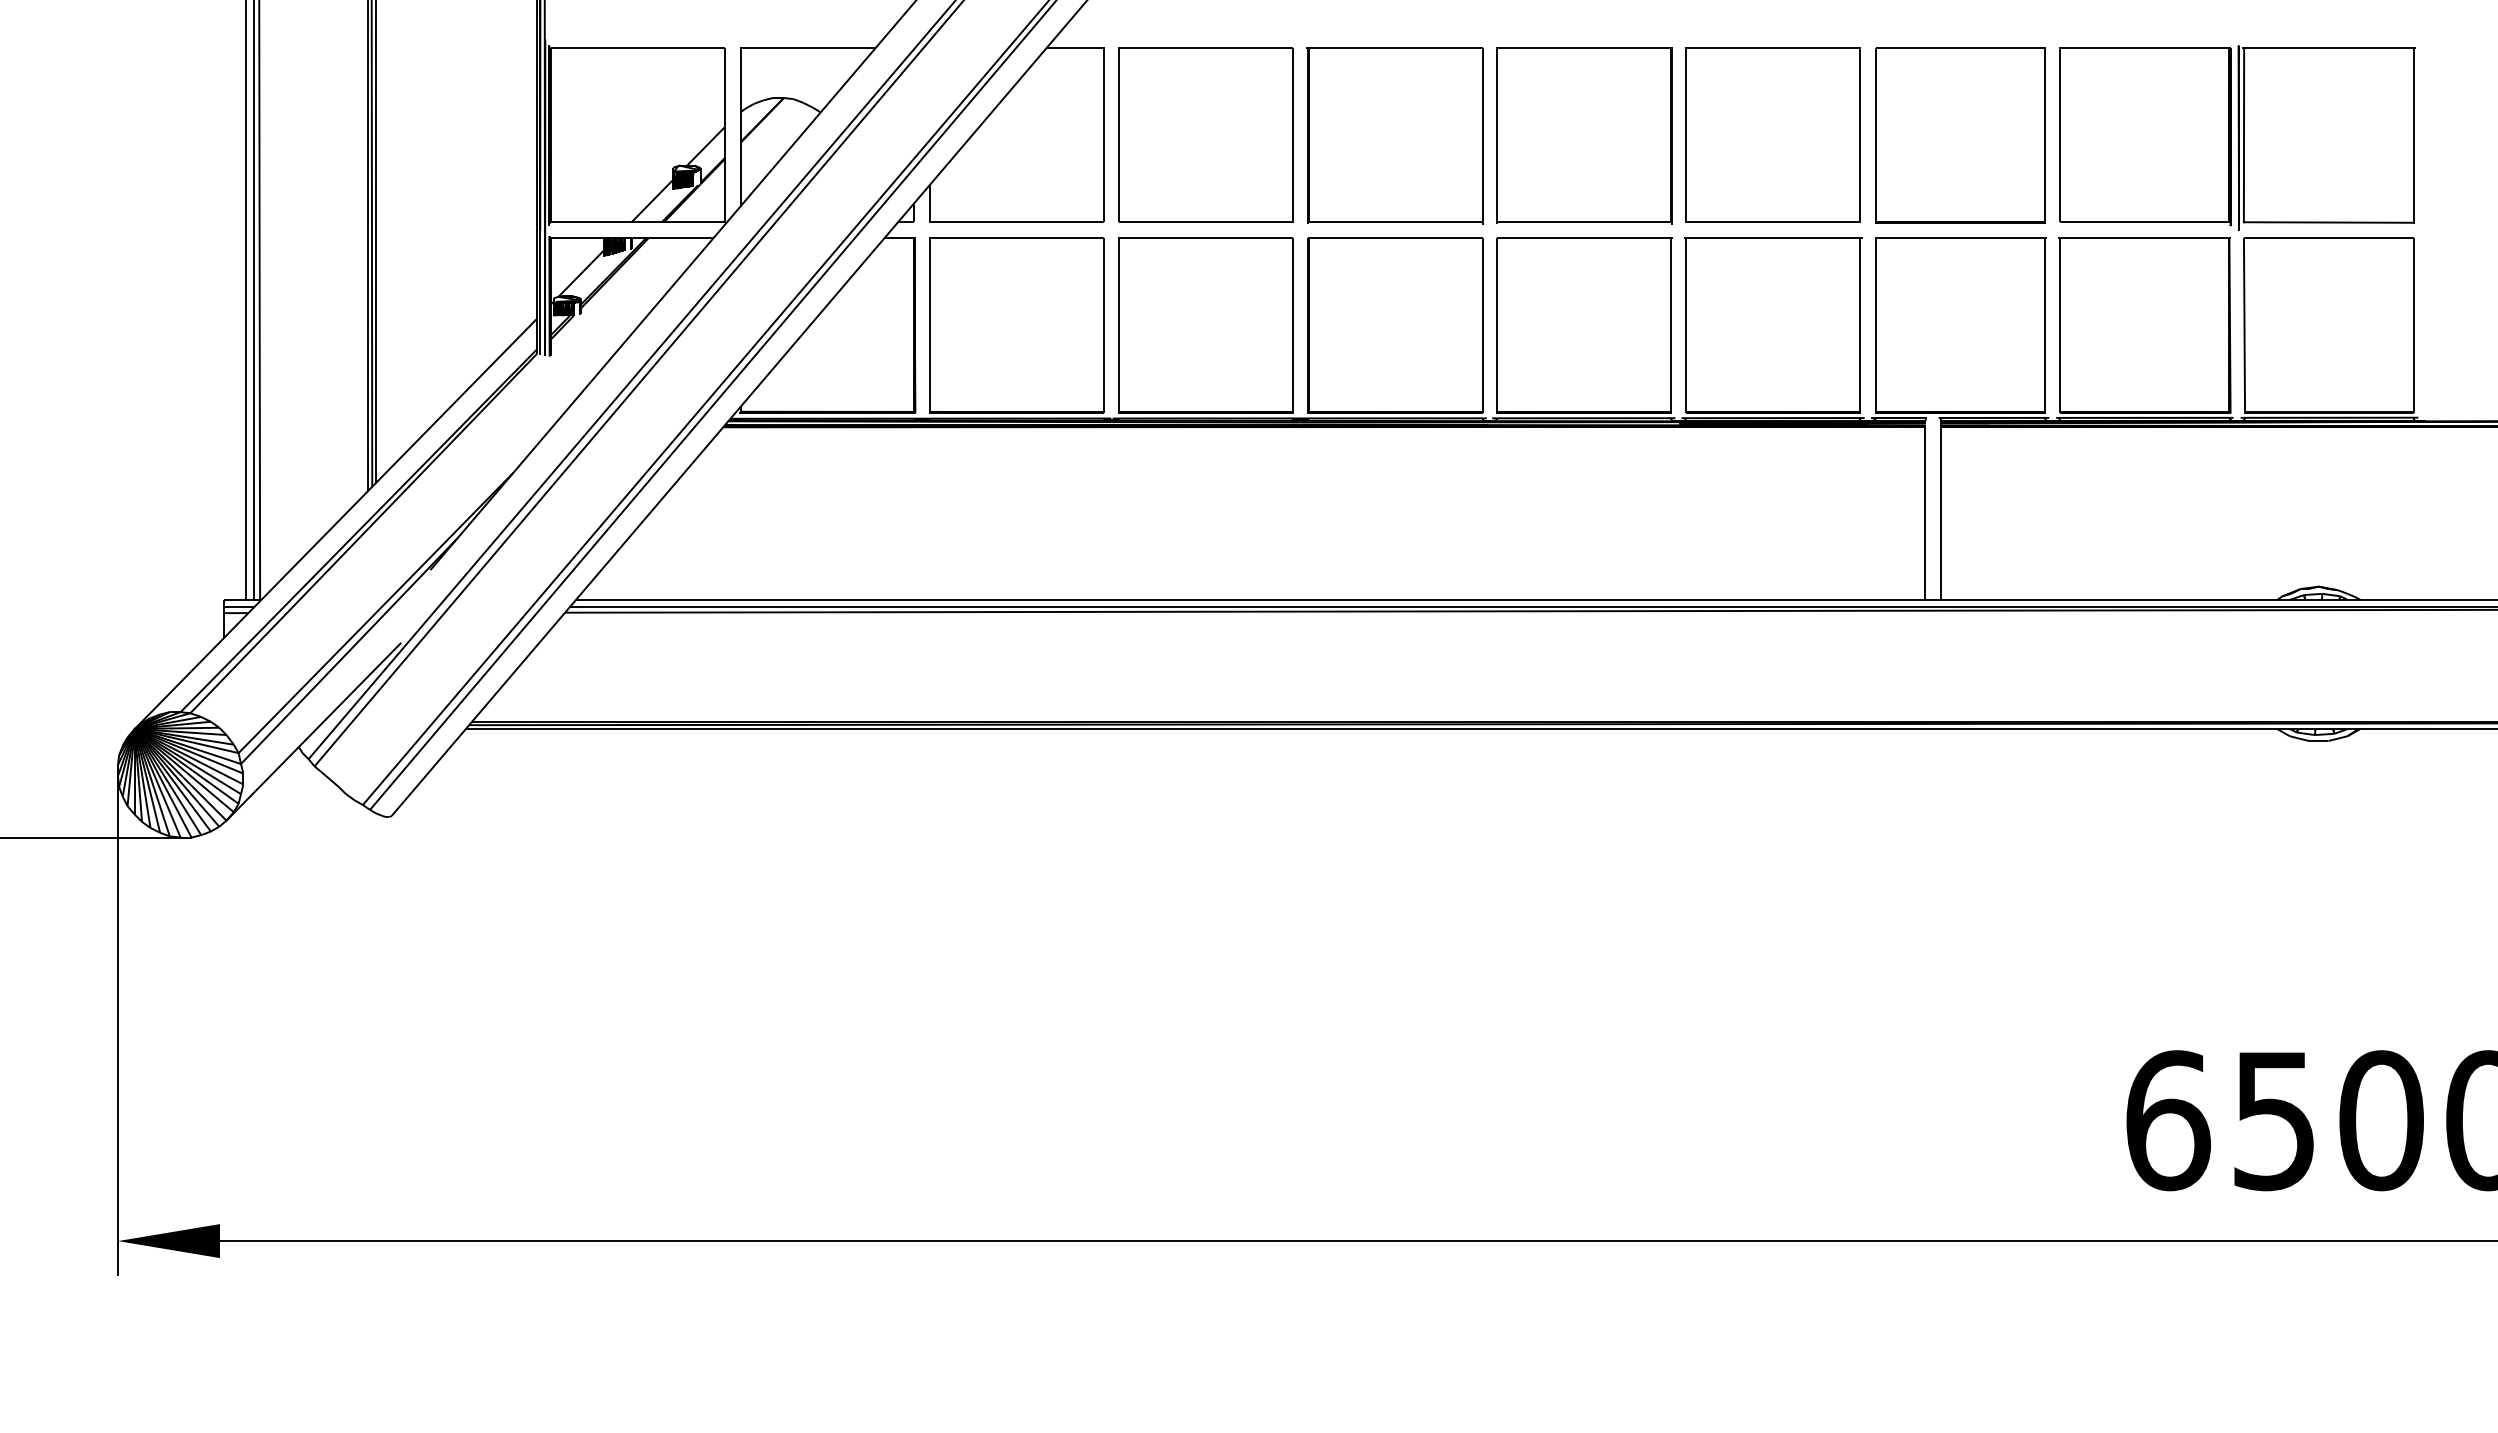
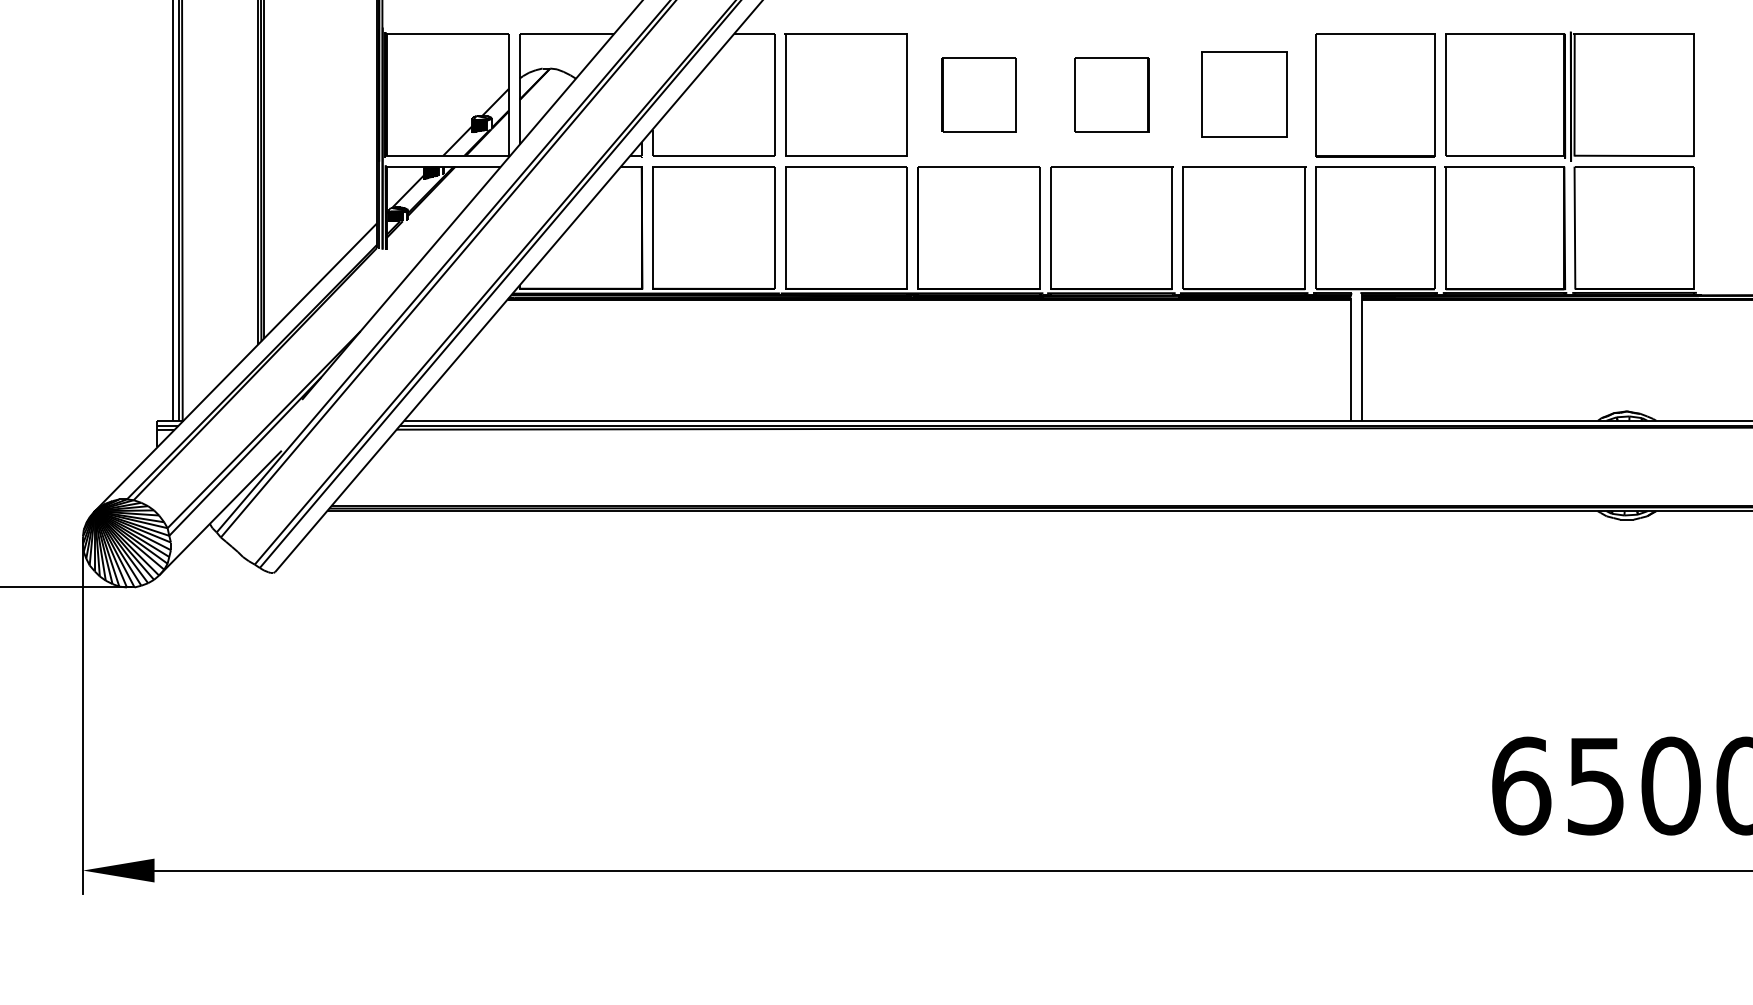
part: (1772, 134) -> (1243, 94), size x0.7
part: (1394, 135) -> (978, 94), size x0.6
part: (1584, 135) -> (1111, 94), size x0.6

